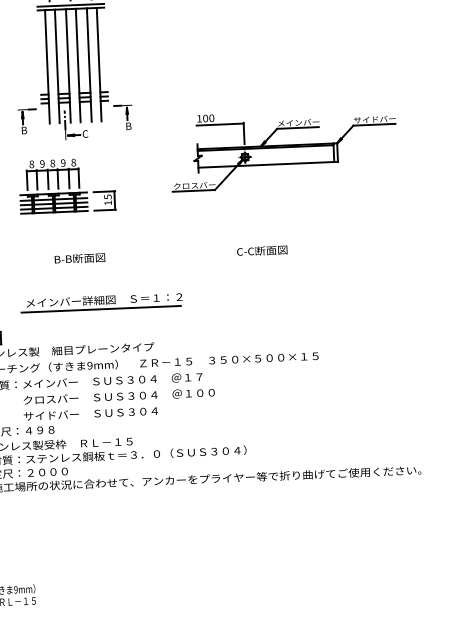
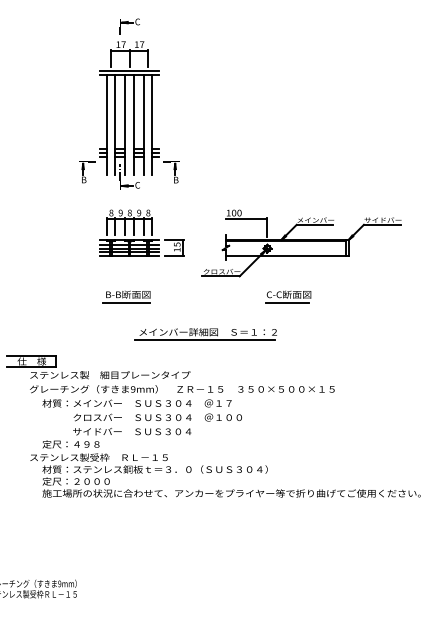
part: (283, 149) -> (301, 243), moved
part: (66, 185) -> (141, 232), moved
line: (259, 259) -> (286, 302), added
line: (78, 267) -> (126, 302), added
part: (101, 302) -> (205, 334), moved

